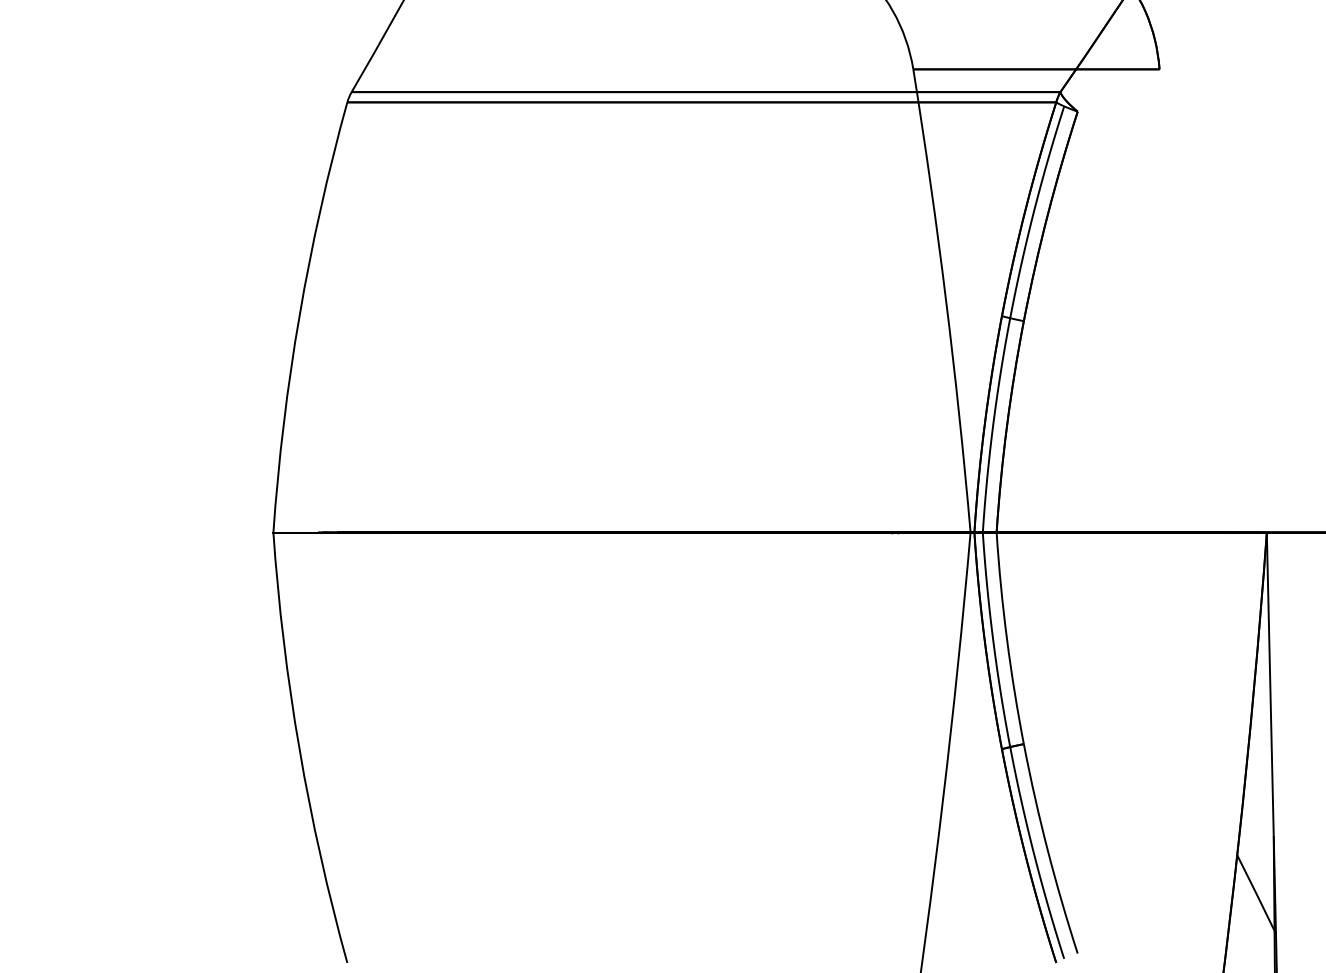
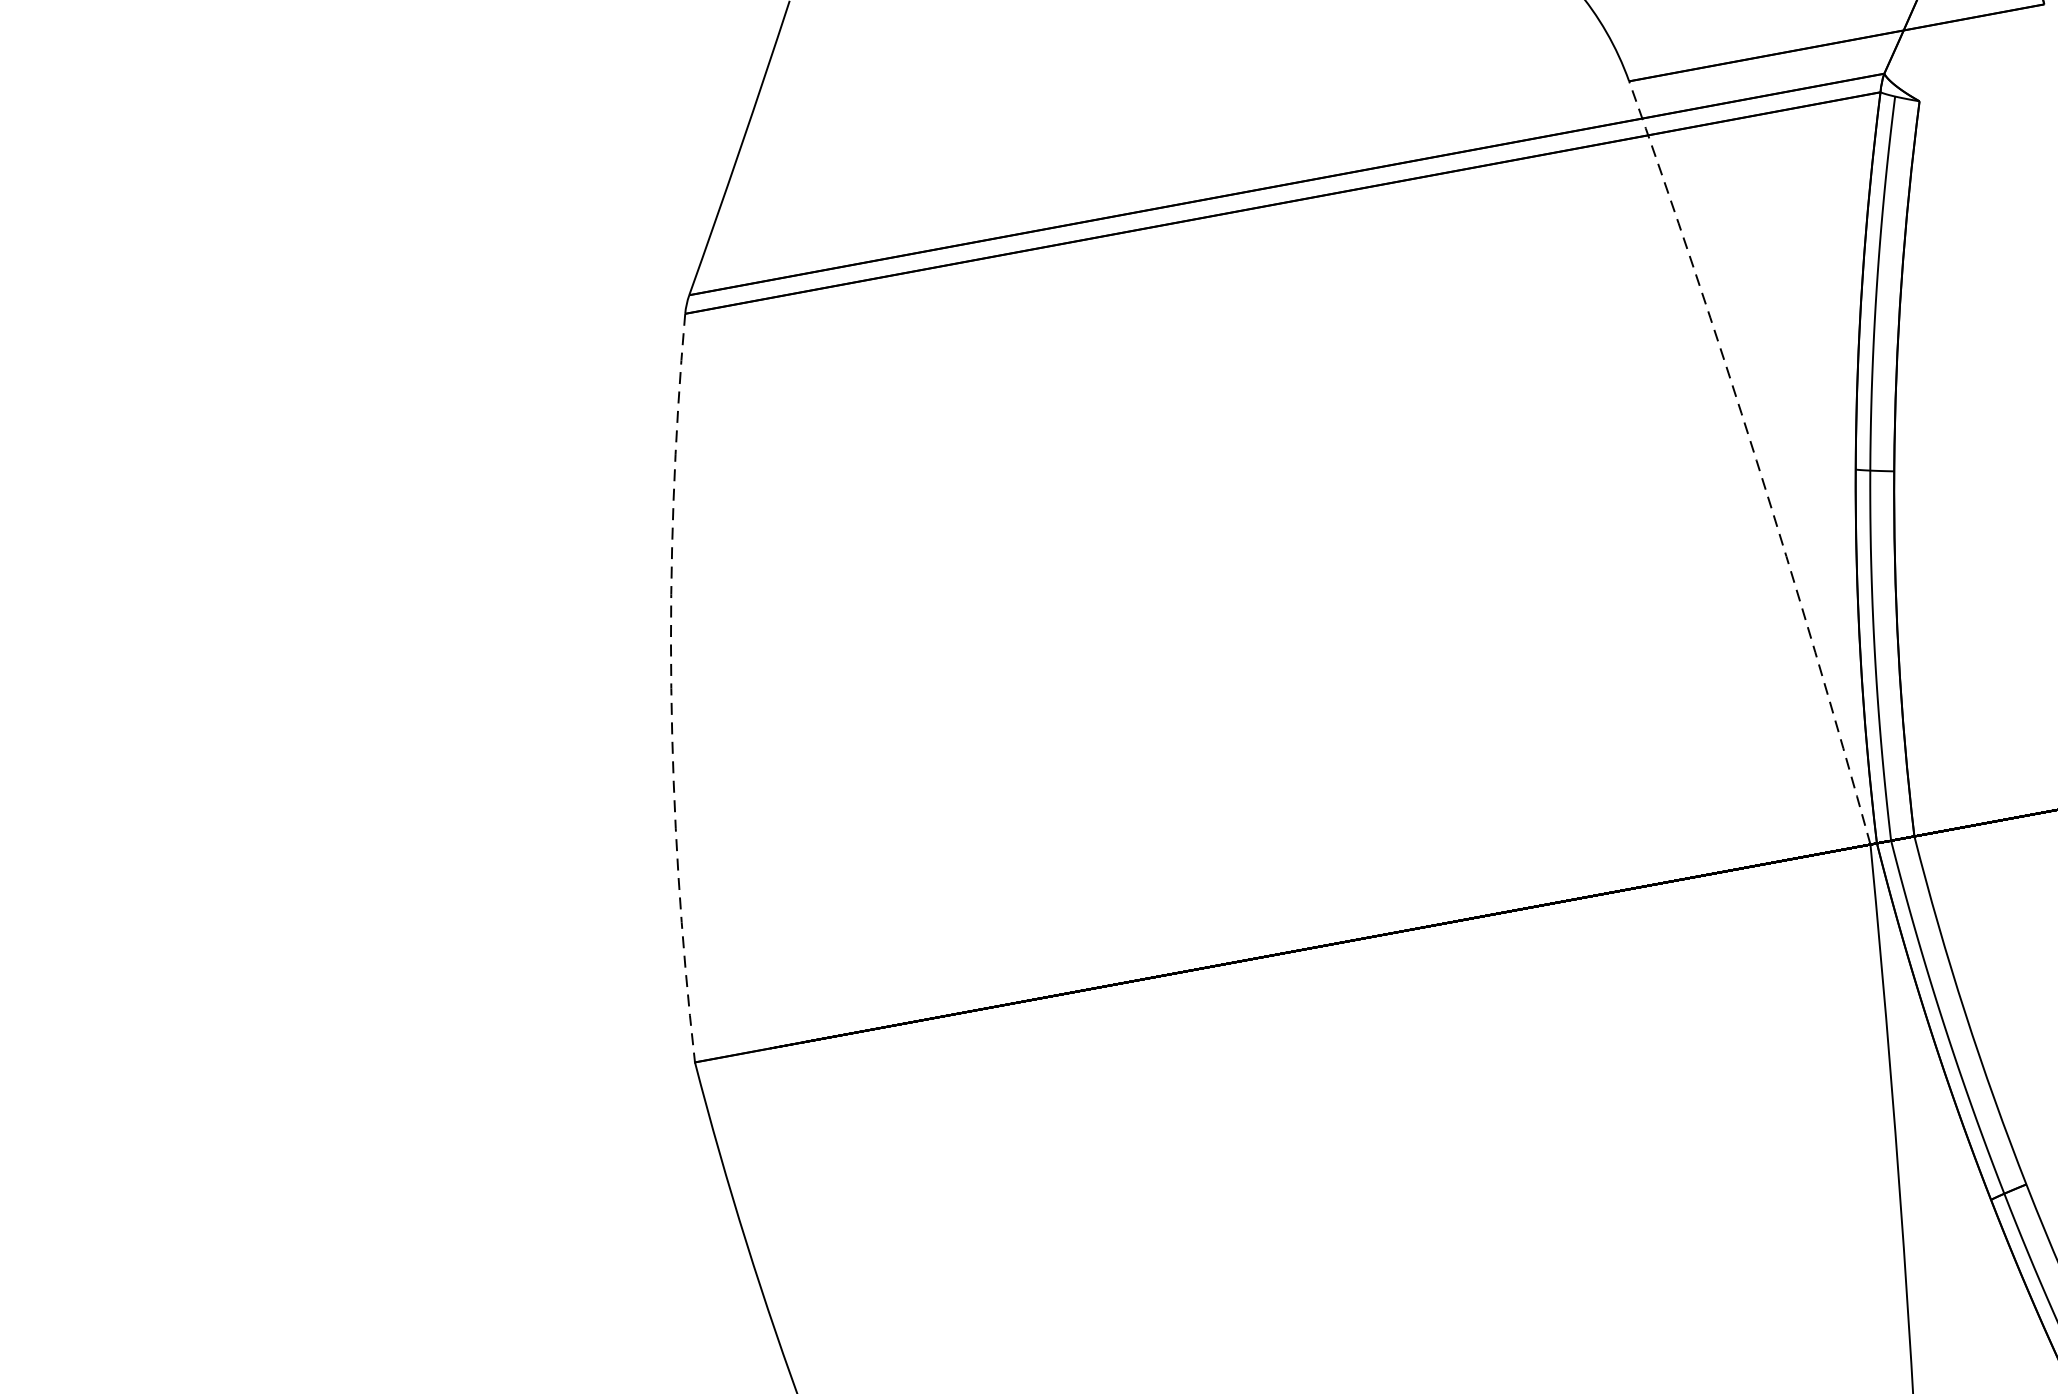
arc: (946, 300) -> (1757, 460), solid -> dashed
arc: (299, 315) -> (671, 688), solid -> dashed

